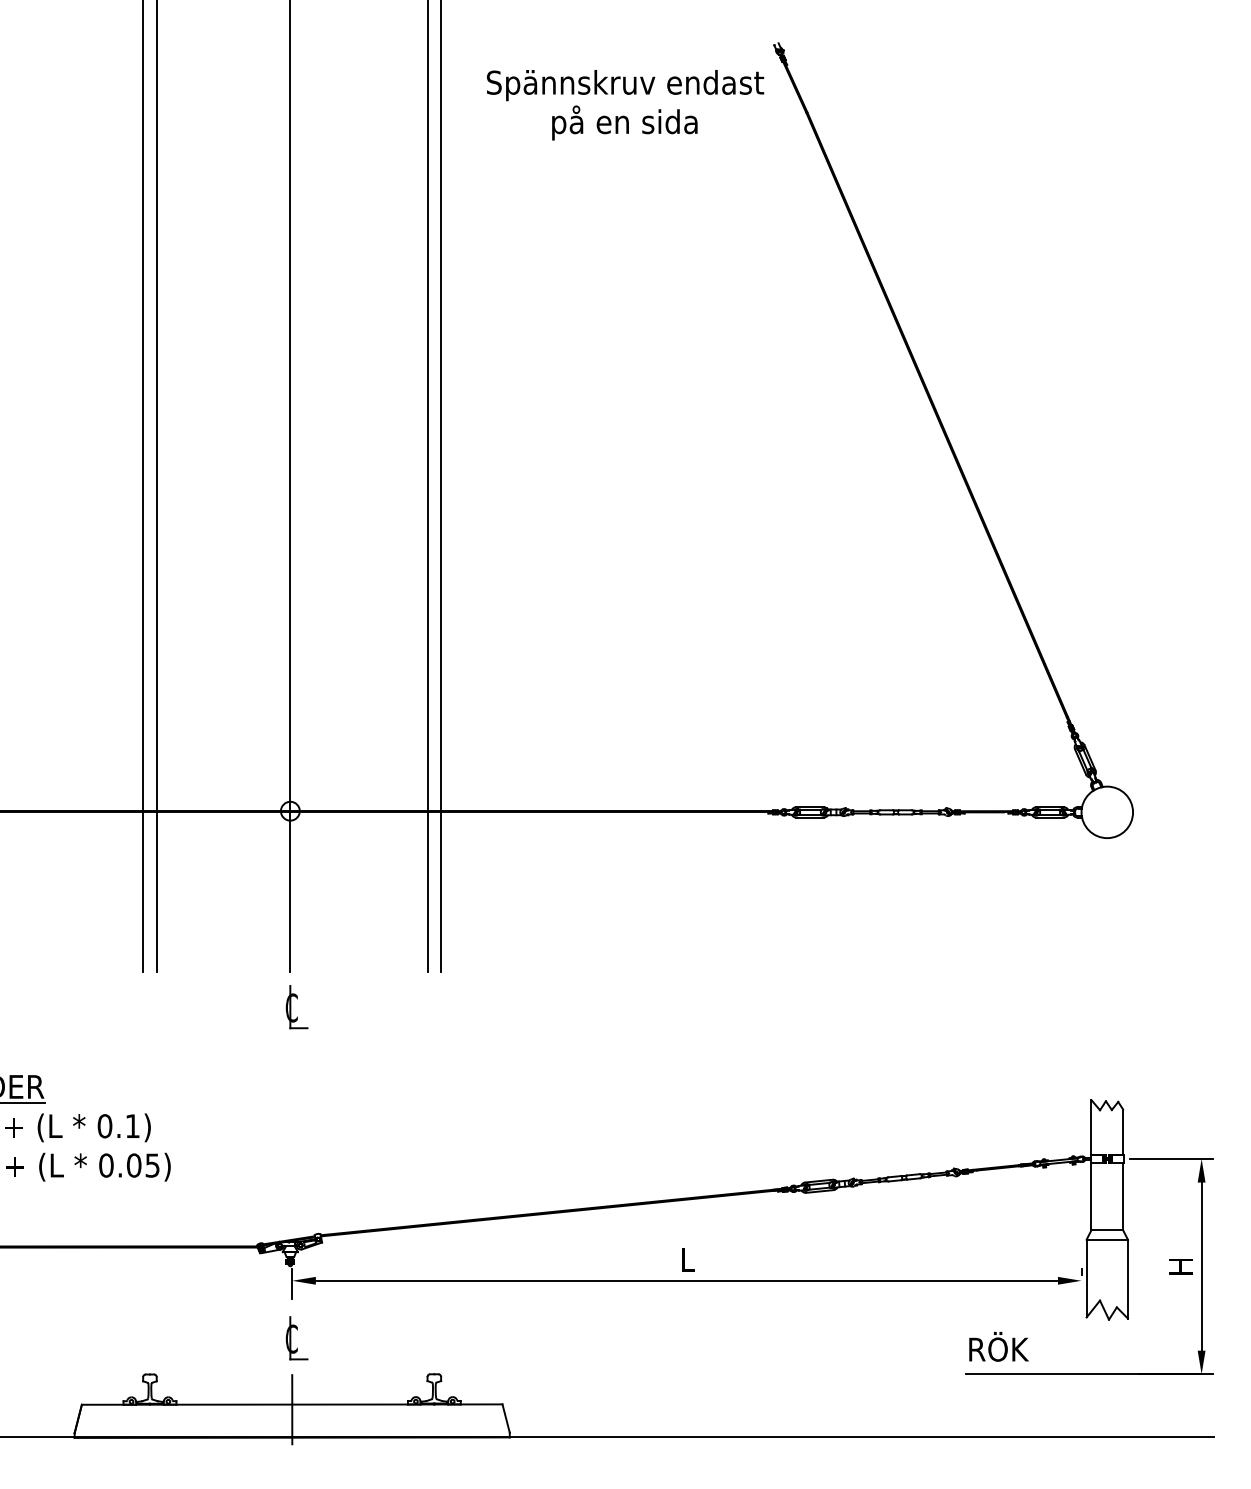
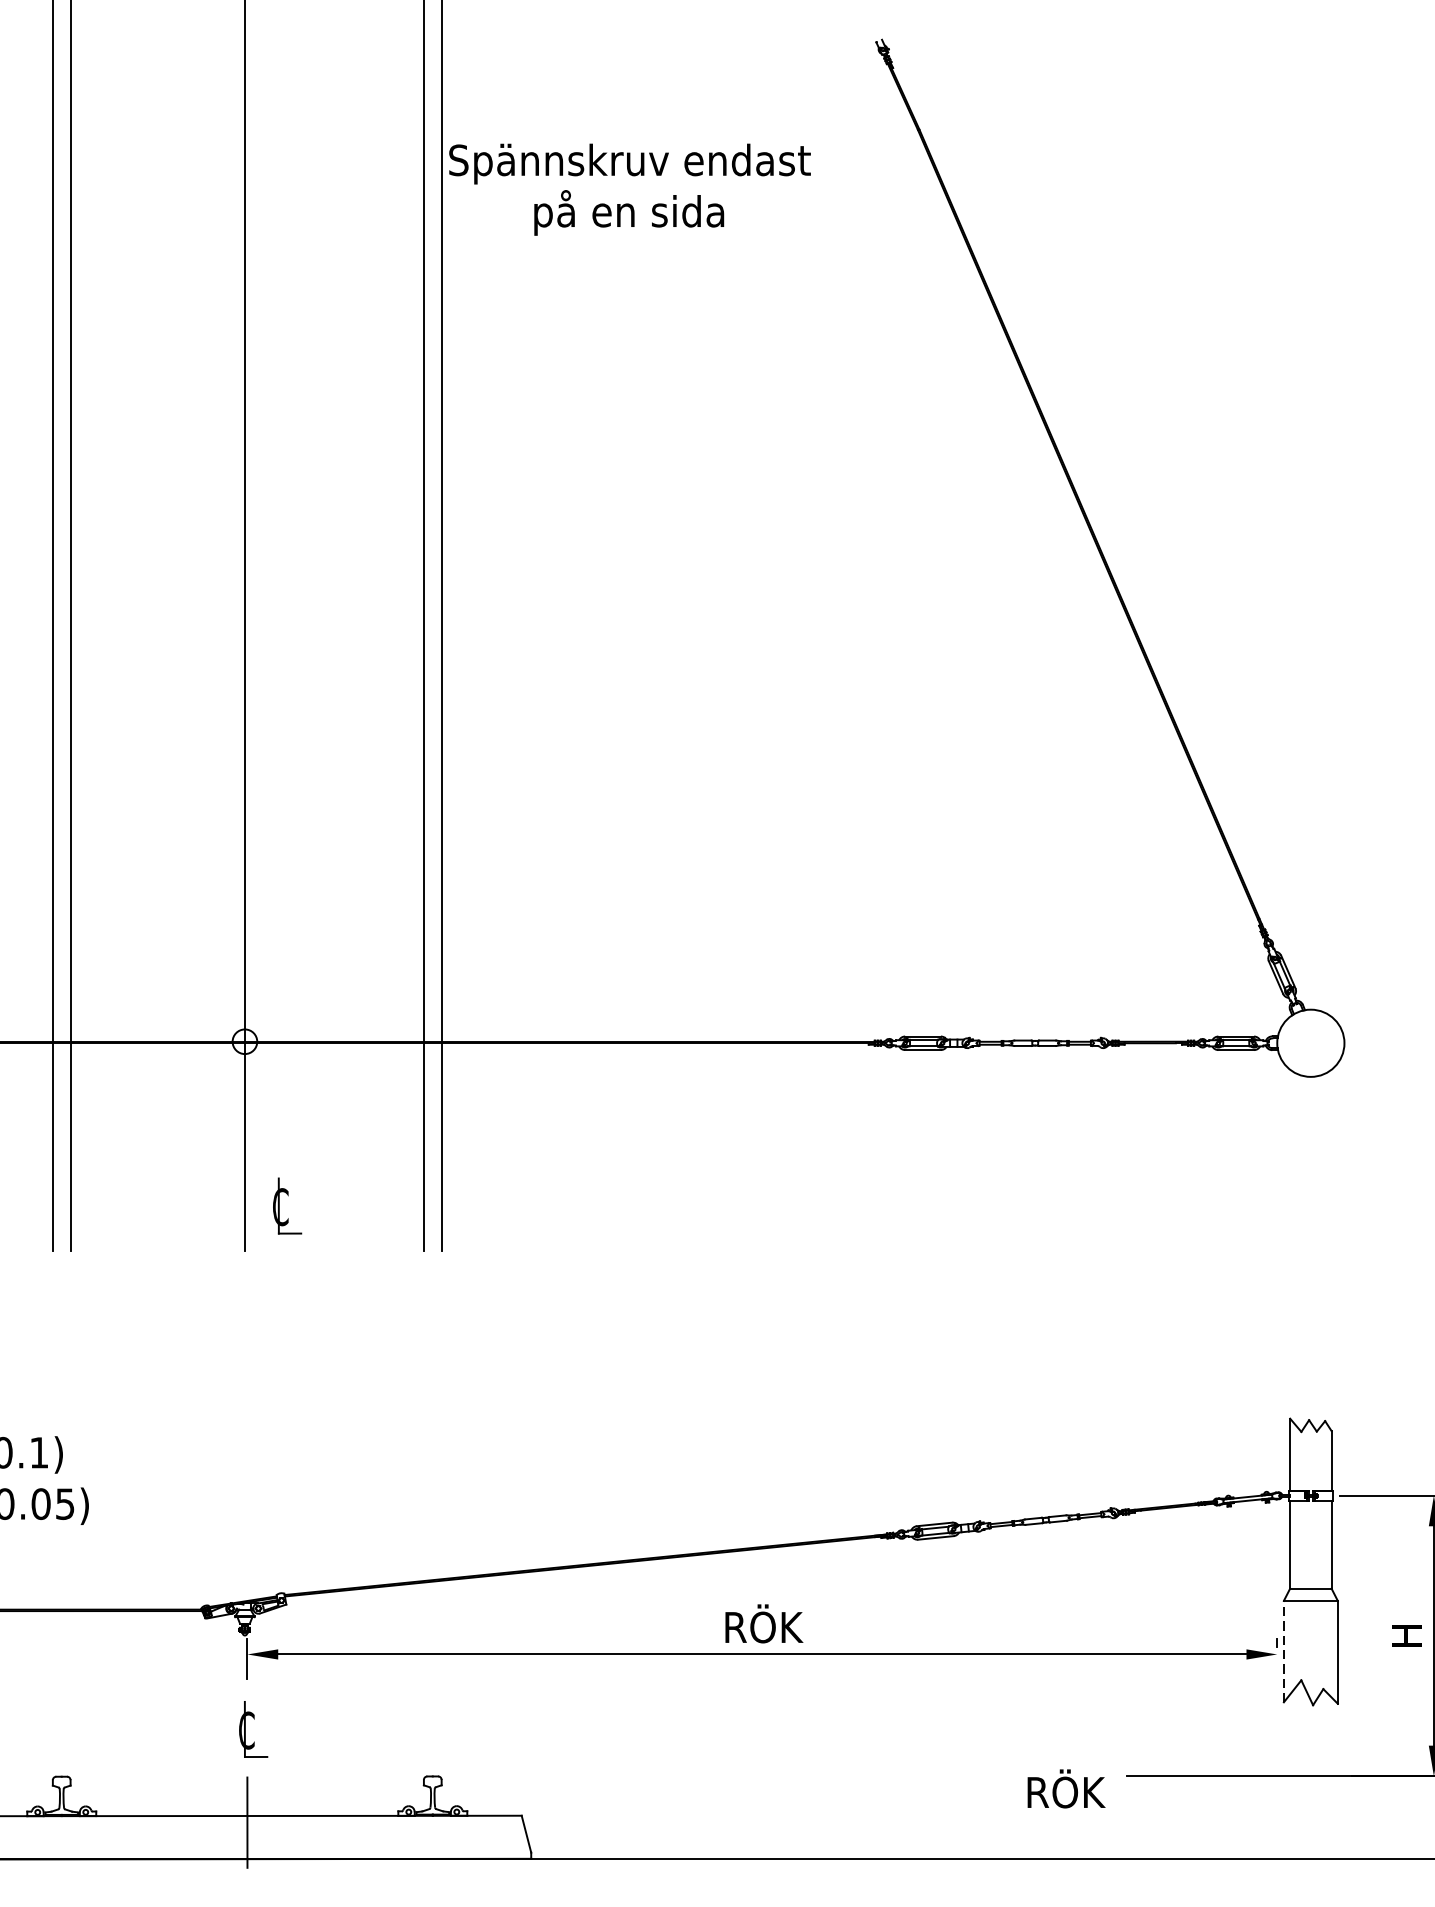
text: (625, 105) -> (630, 190), moved
part: (296, 1007) -> (286, 1206), moved
text: (688, 1257) -> (764, 1624), L -> RÖK
line: (1086, 1278) -> (1283, 1651), solid -> dashed
text: (998, 1346) -> (1065, 1788), moved

